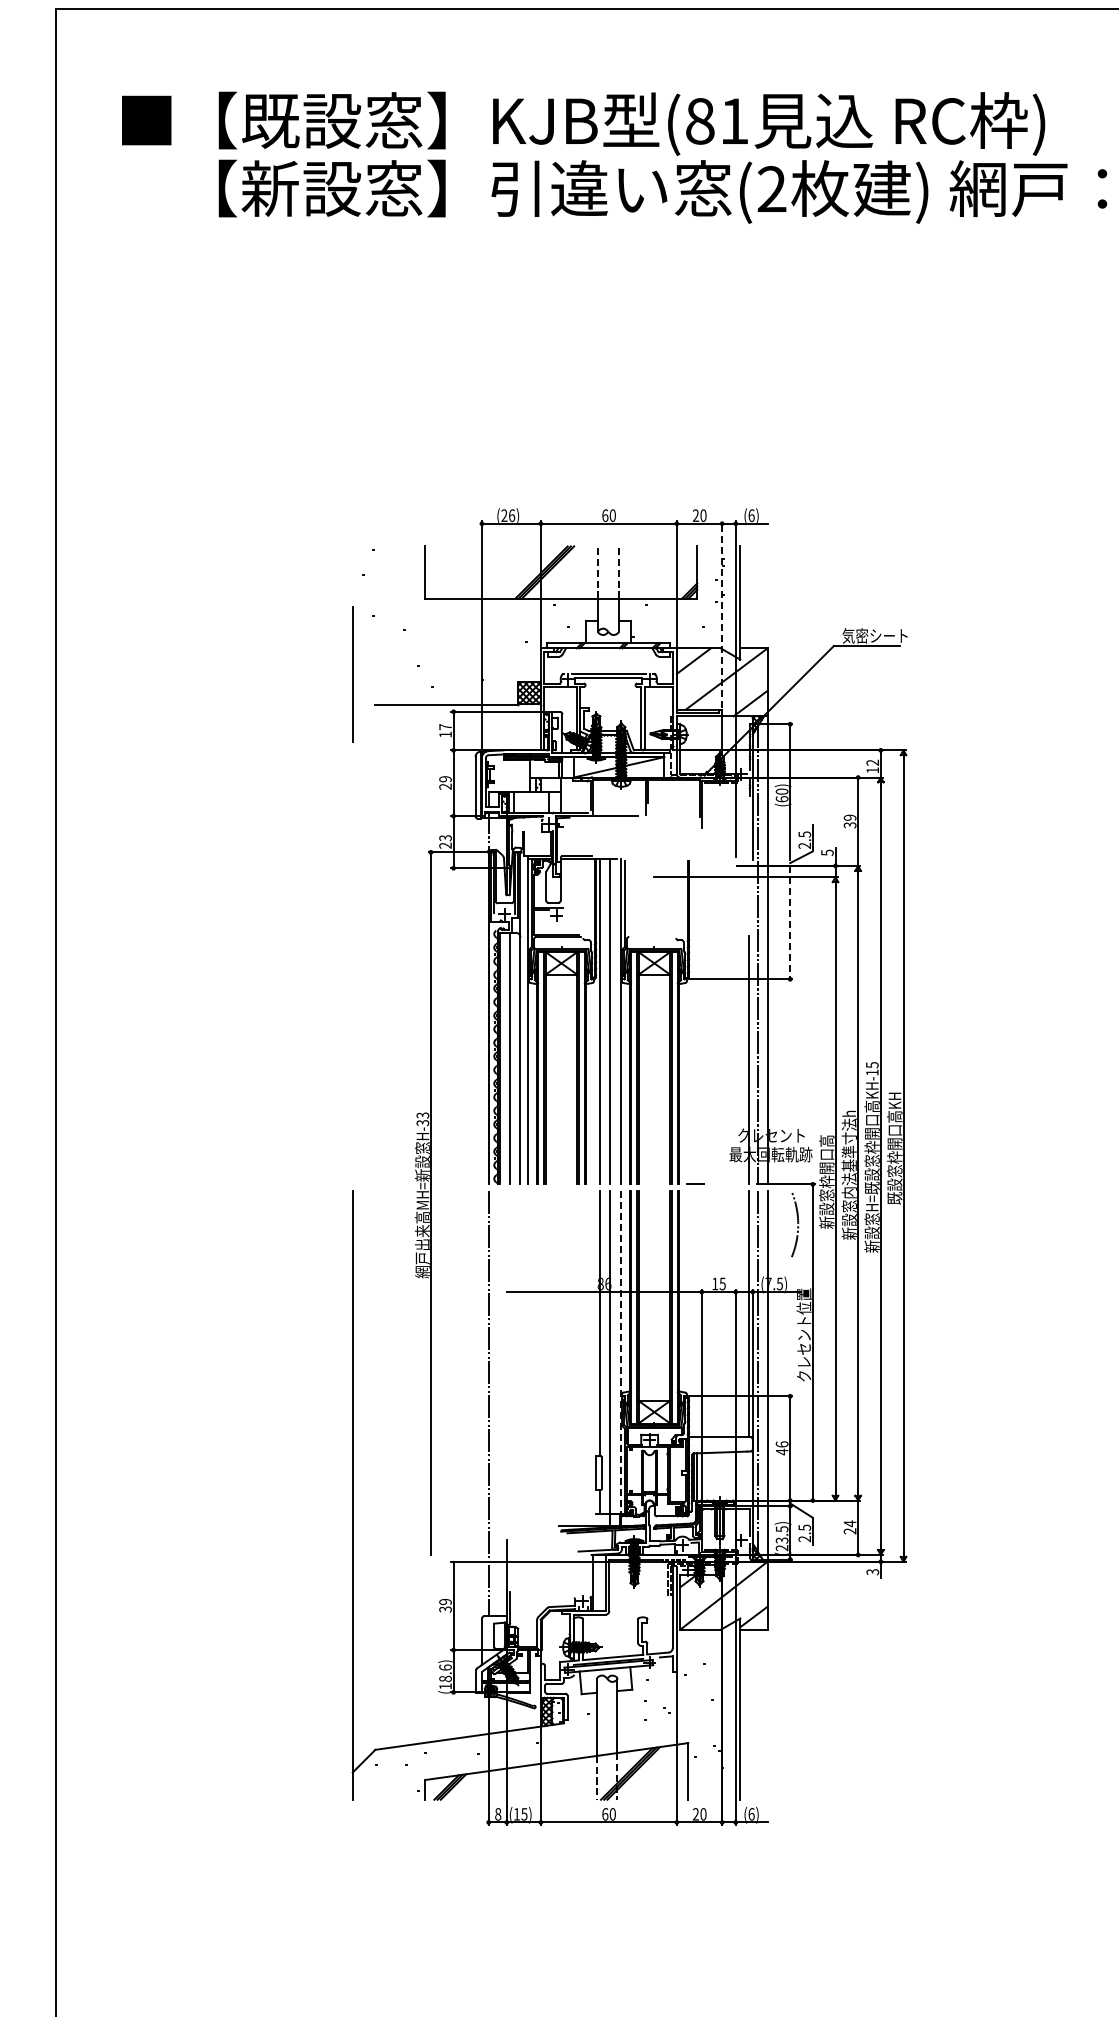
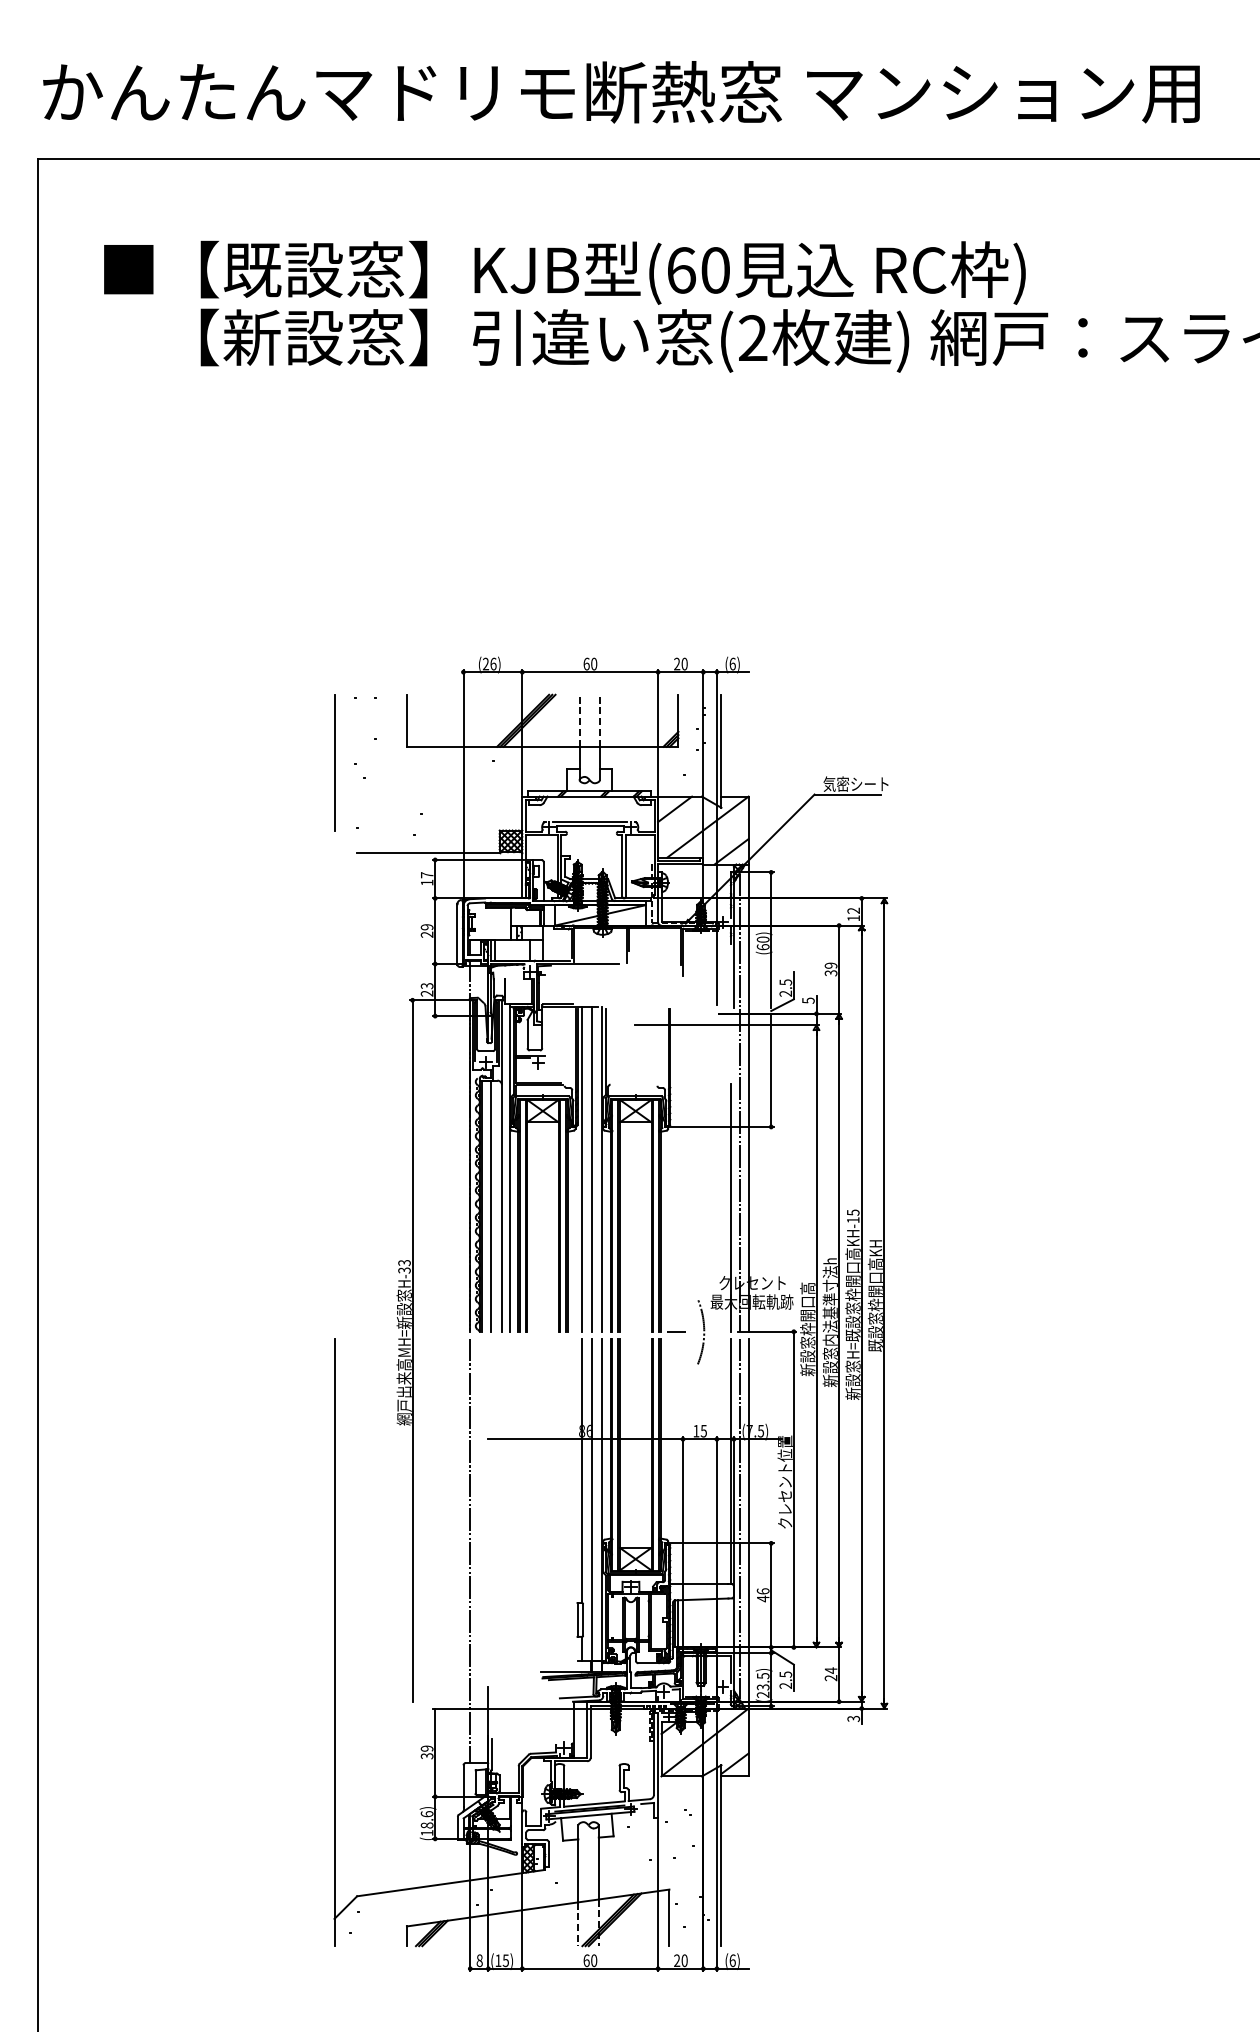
text: (717, 121) -> (698, 270), (81 -> (60
line: (722, 614) -> (703, 762), dashed -> solid
line: (352, 674) -> (334, 762), moved
line: (790, 922) -> (771, 1070), dashed -> solid
arc: (797, 1224) -> (703, 1331), moved
line: (620, 1353) -> (601, 1500), dashed -> solid

